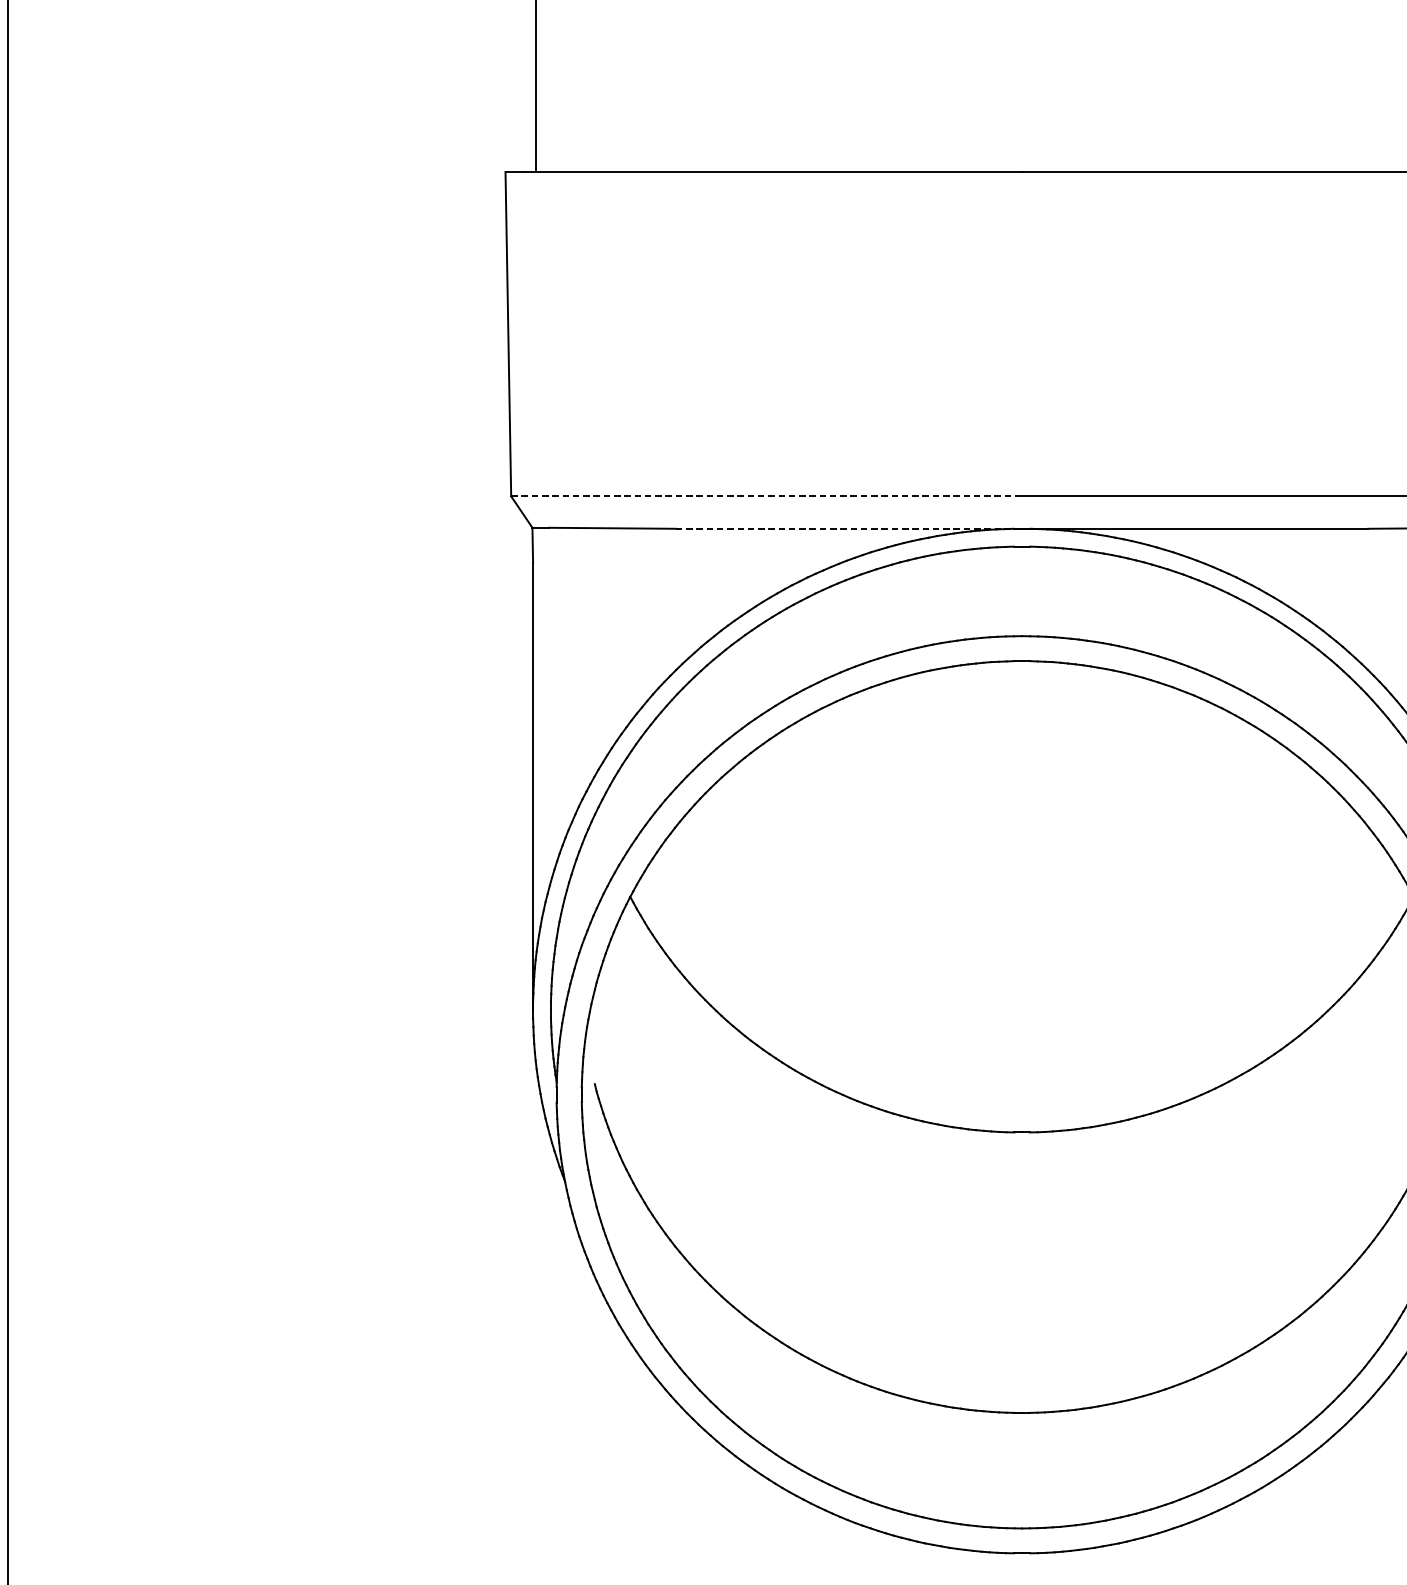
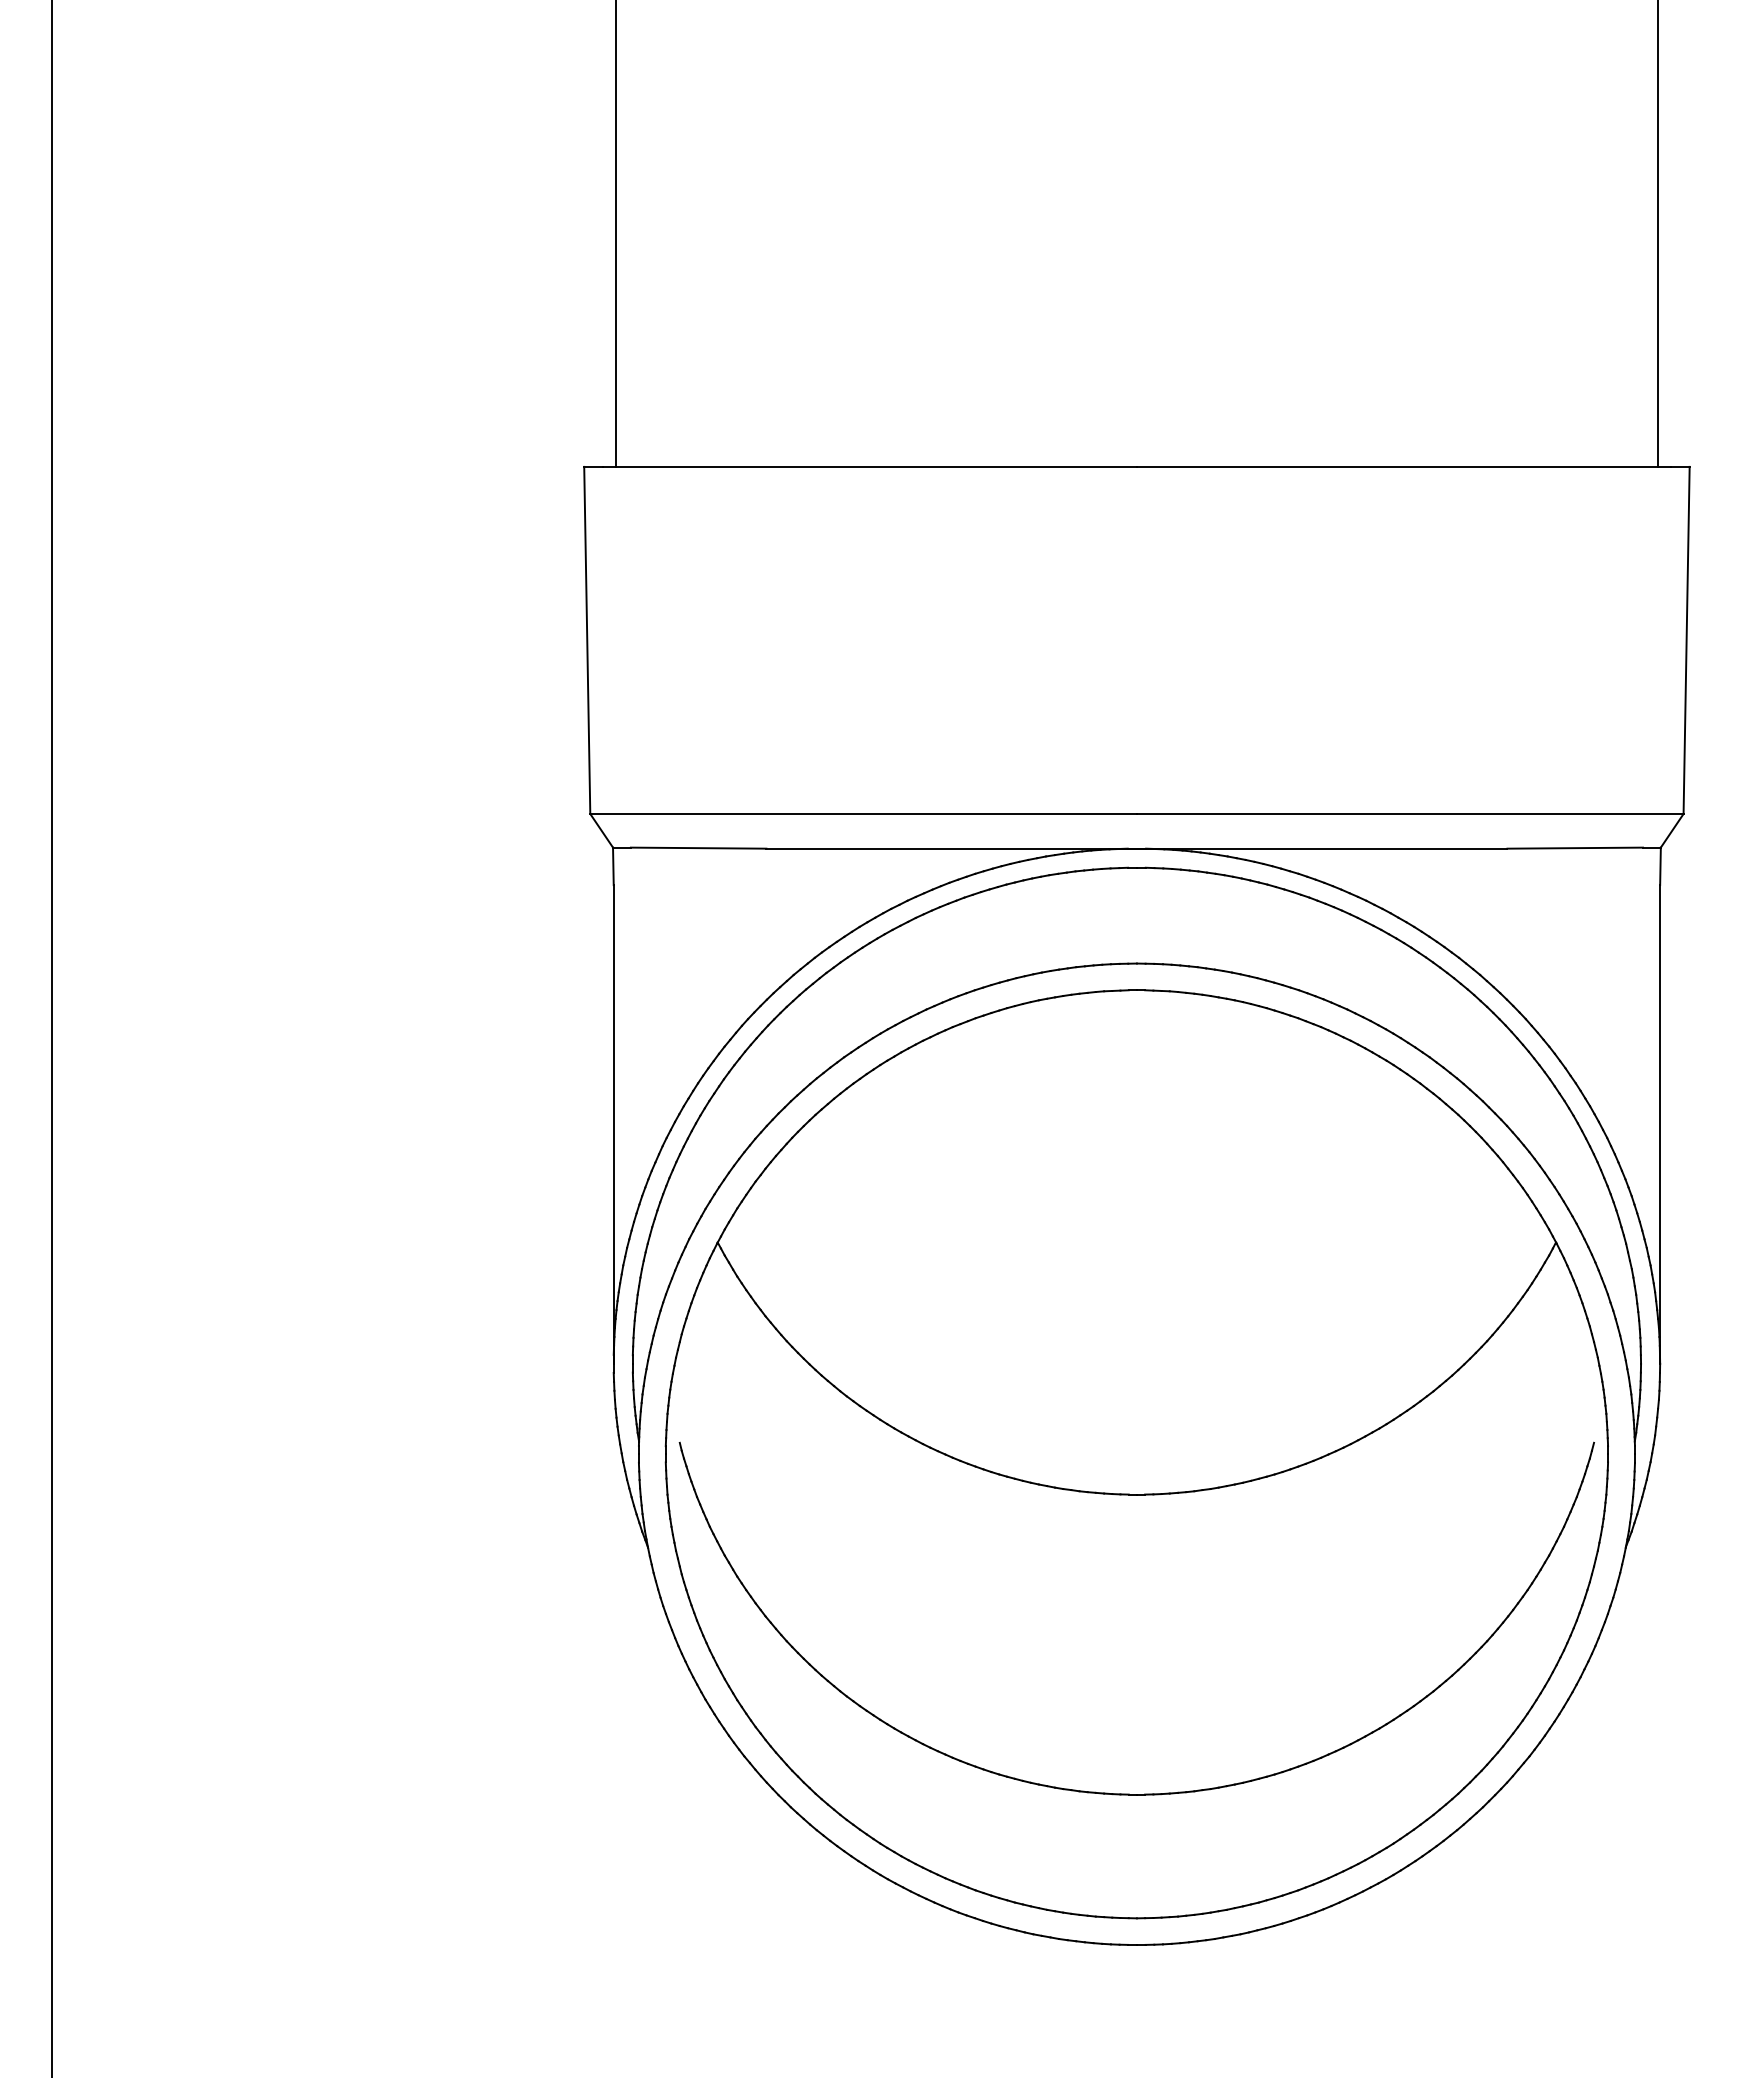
line: (767, 495) -> (864, 813), dashed -> solid
line: (849, 528) -> (952, 848), dashed -> solid

